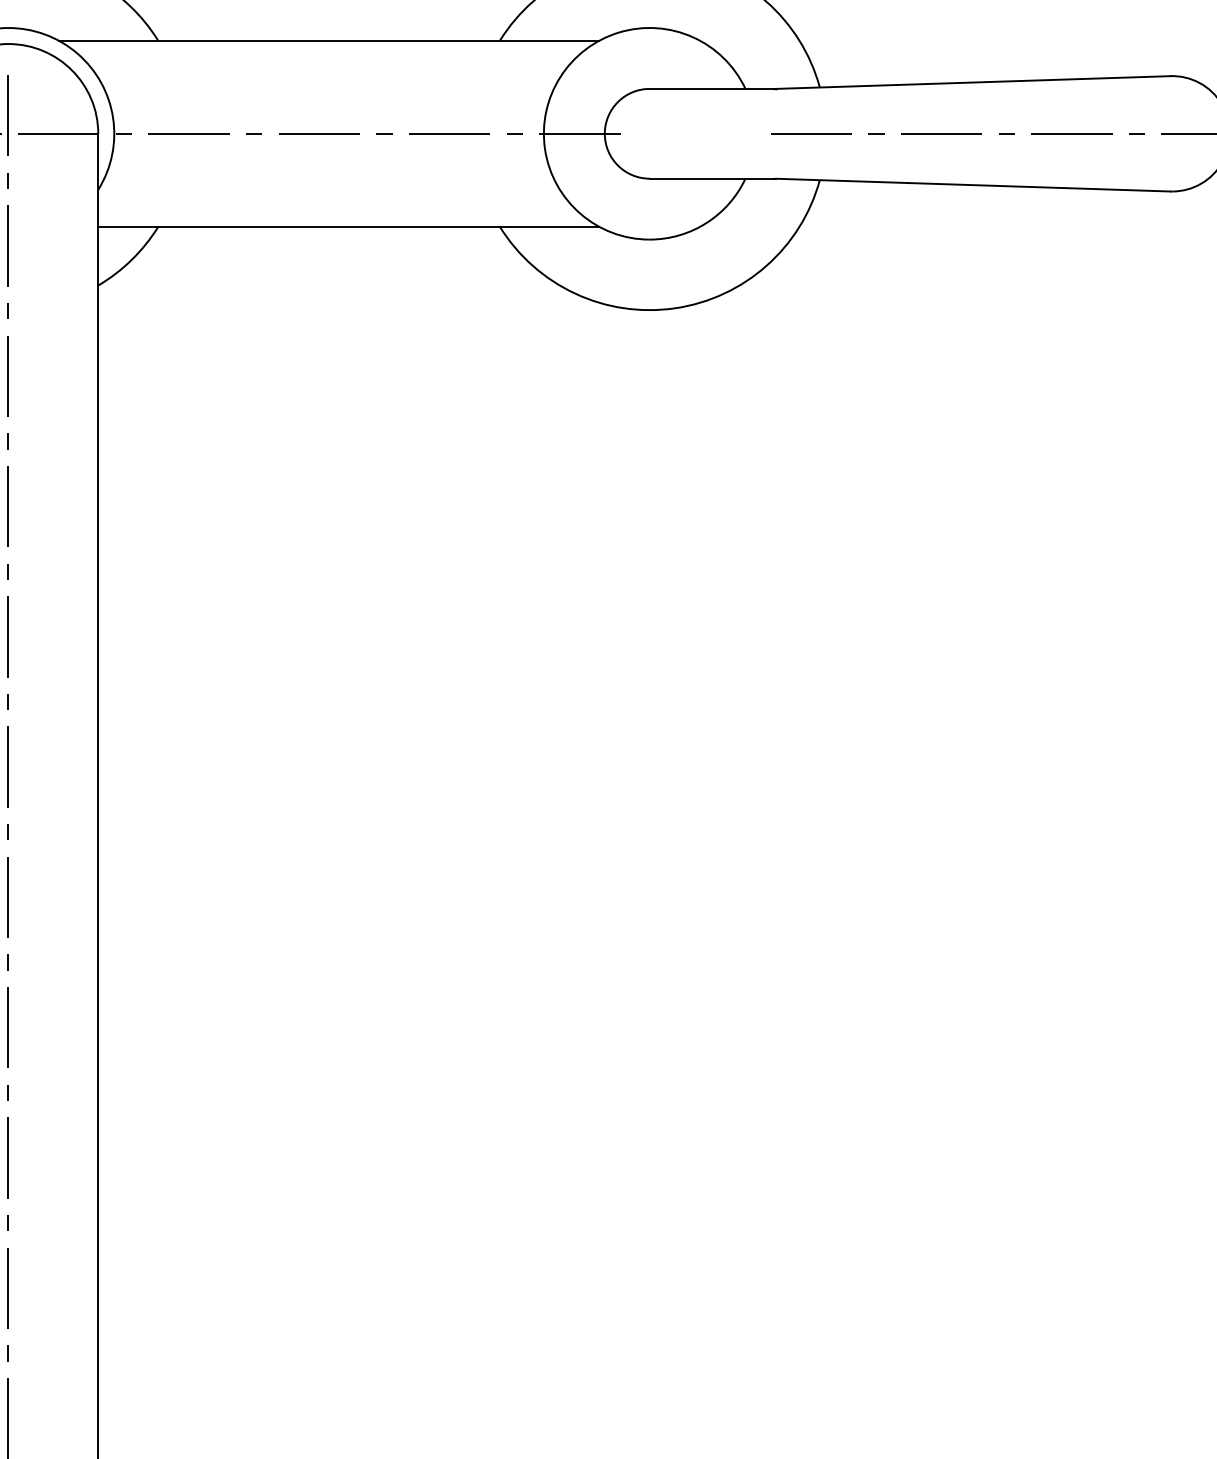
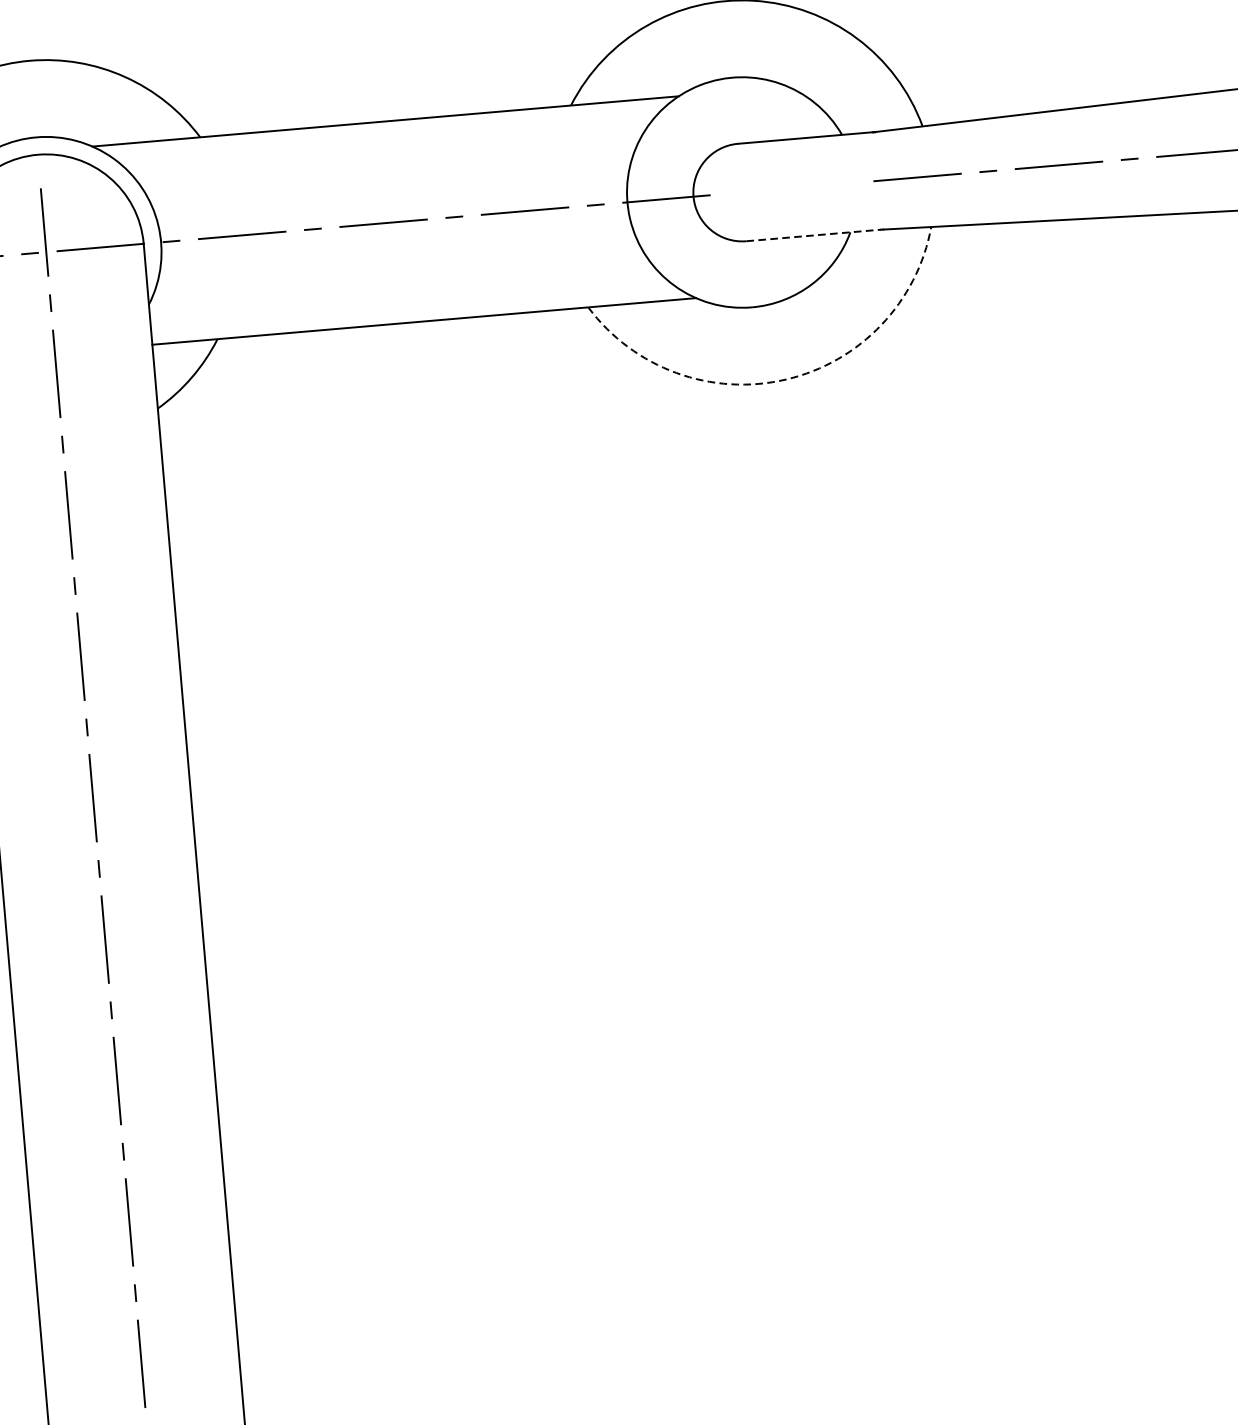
line: (712, 178) -> (814, 235), solid -> dashed
arc: (675, 308) -> (786, 379), solid -> dashed

